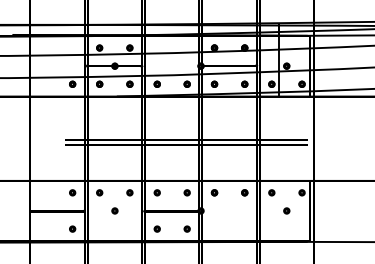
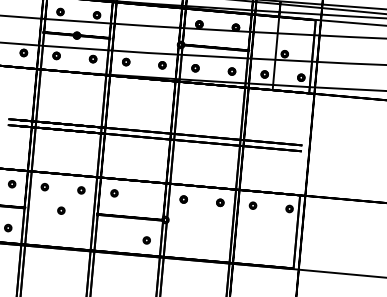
part: (186, 192) -> (149, 196), removed
part: (286, 210) -> (268, 228), removed
part: (156, 228) -> (109, 236), removed

